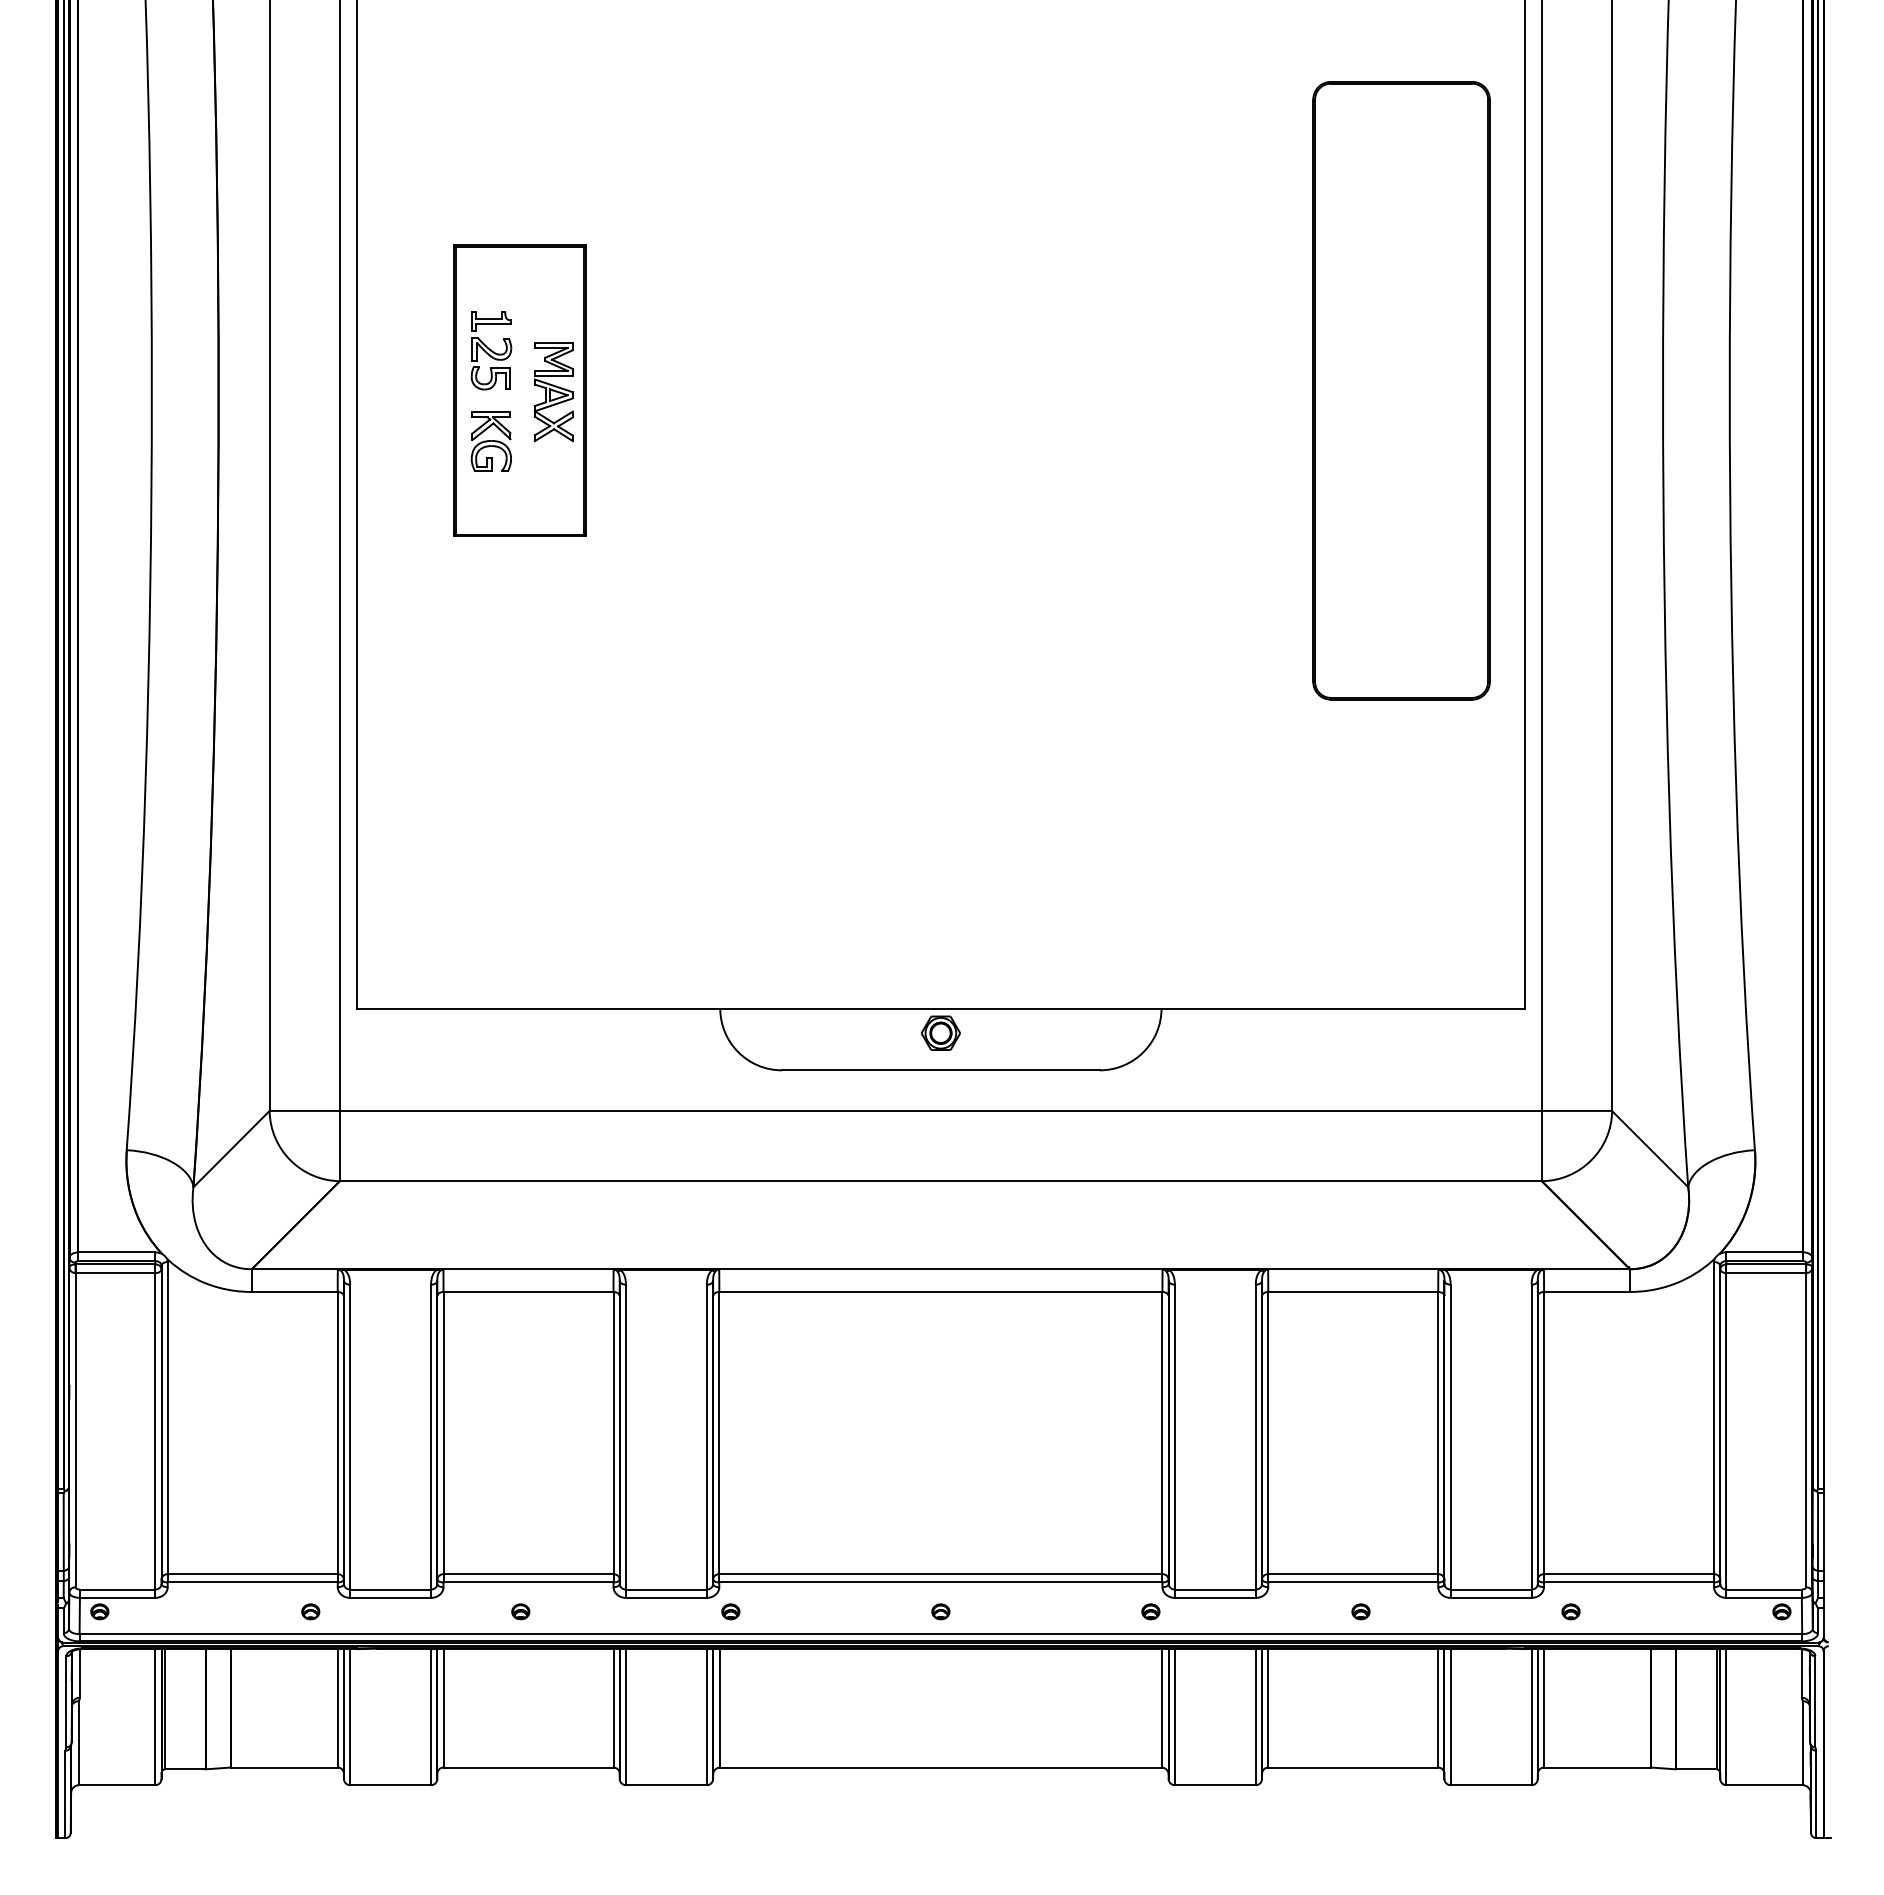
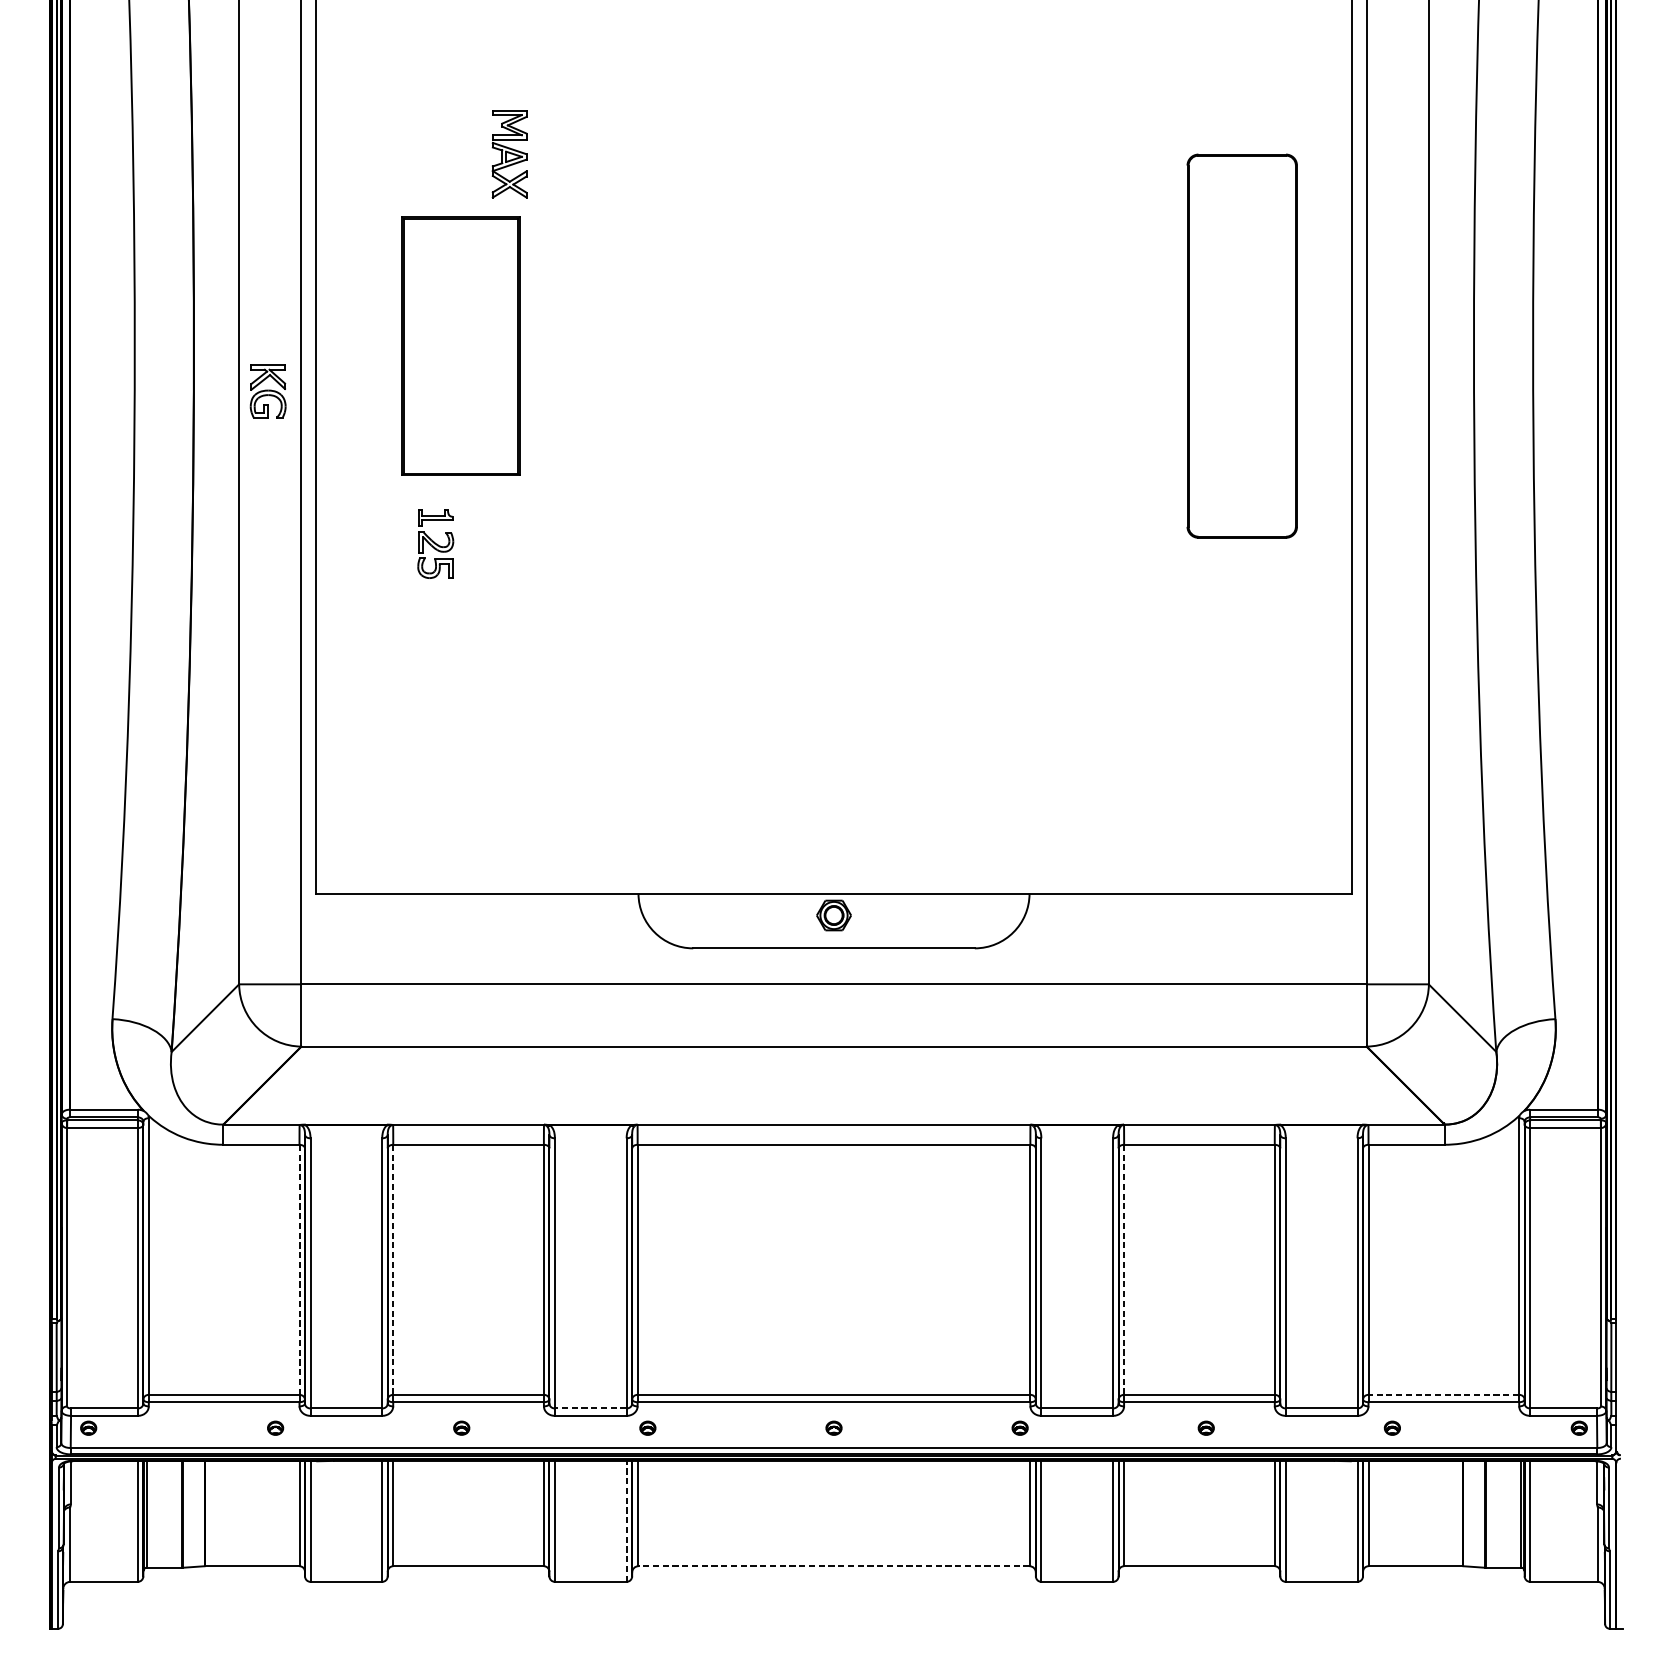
part: (491, 350) -> (435, 543), moved
part: (1401, 390) -> (1242, 345), size x0.7
part: (553, 392) -> (509, 154), moved
part: (490, 441) -> (267, 391), moved
line: (337, 1432) -> (299, 1269), solid -> dashed
line: (443, 1433) -> (393, 1270), solid -> dashed
line: (1268, 1433) -> (1124, 1270), solid -> dashed
line: (1629, 1574) -> (1444, 1395), solid -> dashed
line: (665, 1589) -> (589, 1408), solid -> dashed
line: (706, 1716) -> (626, 1520), solid -> dashed
line: (940, 1767) -> (833, 1566), solid -> dashed

